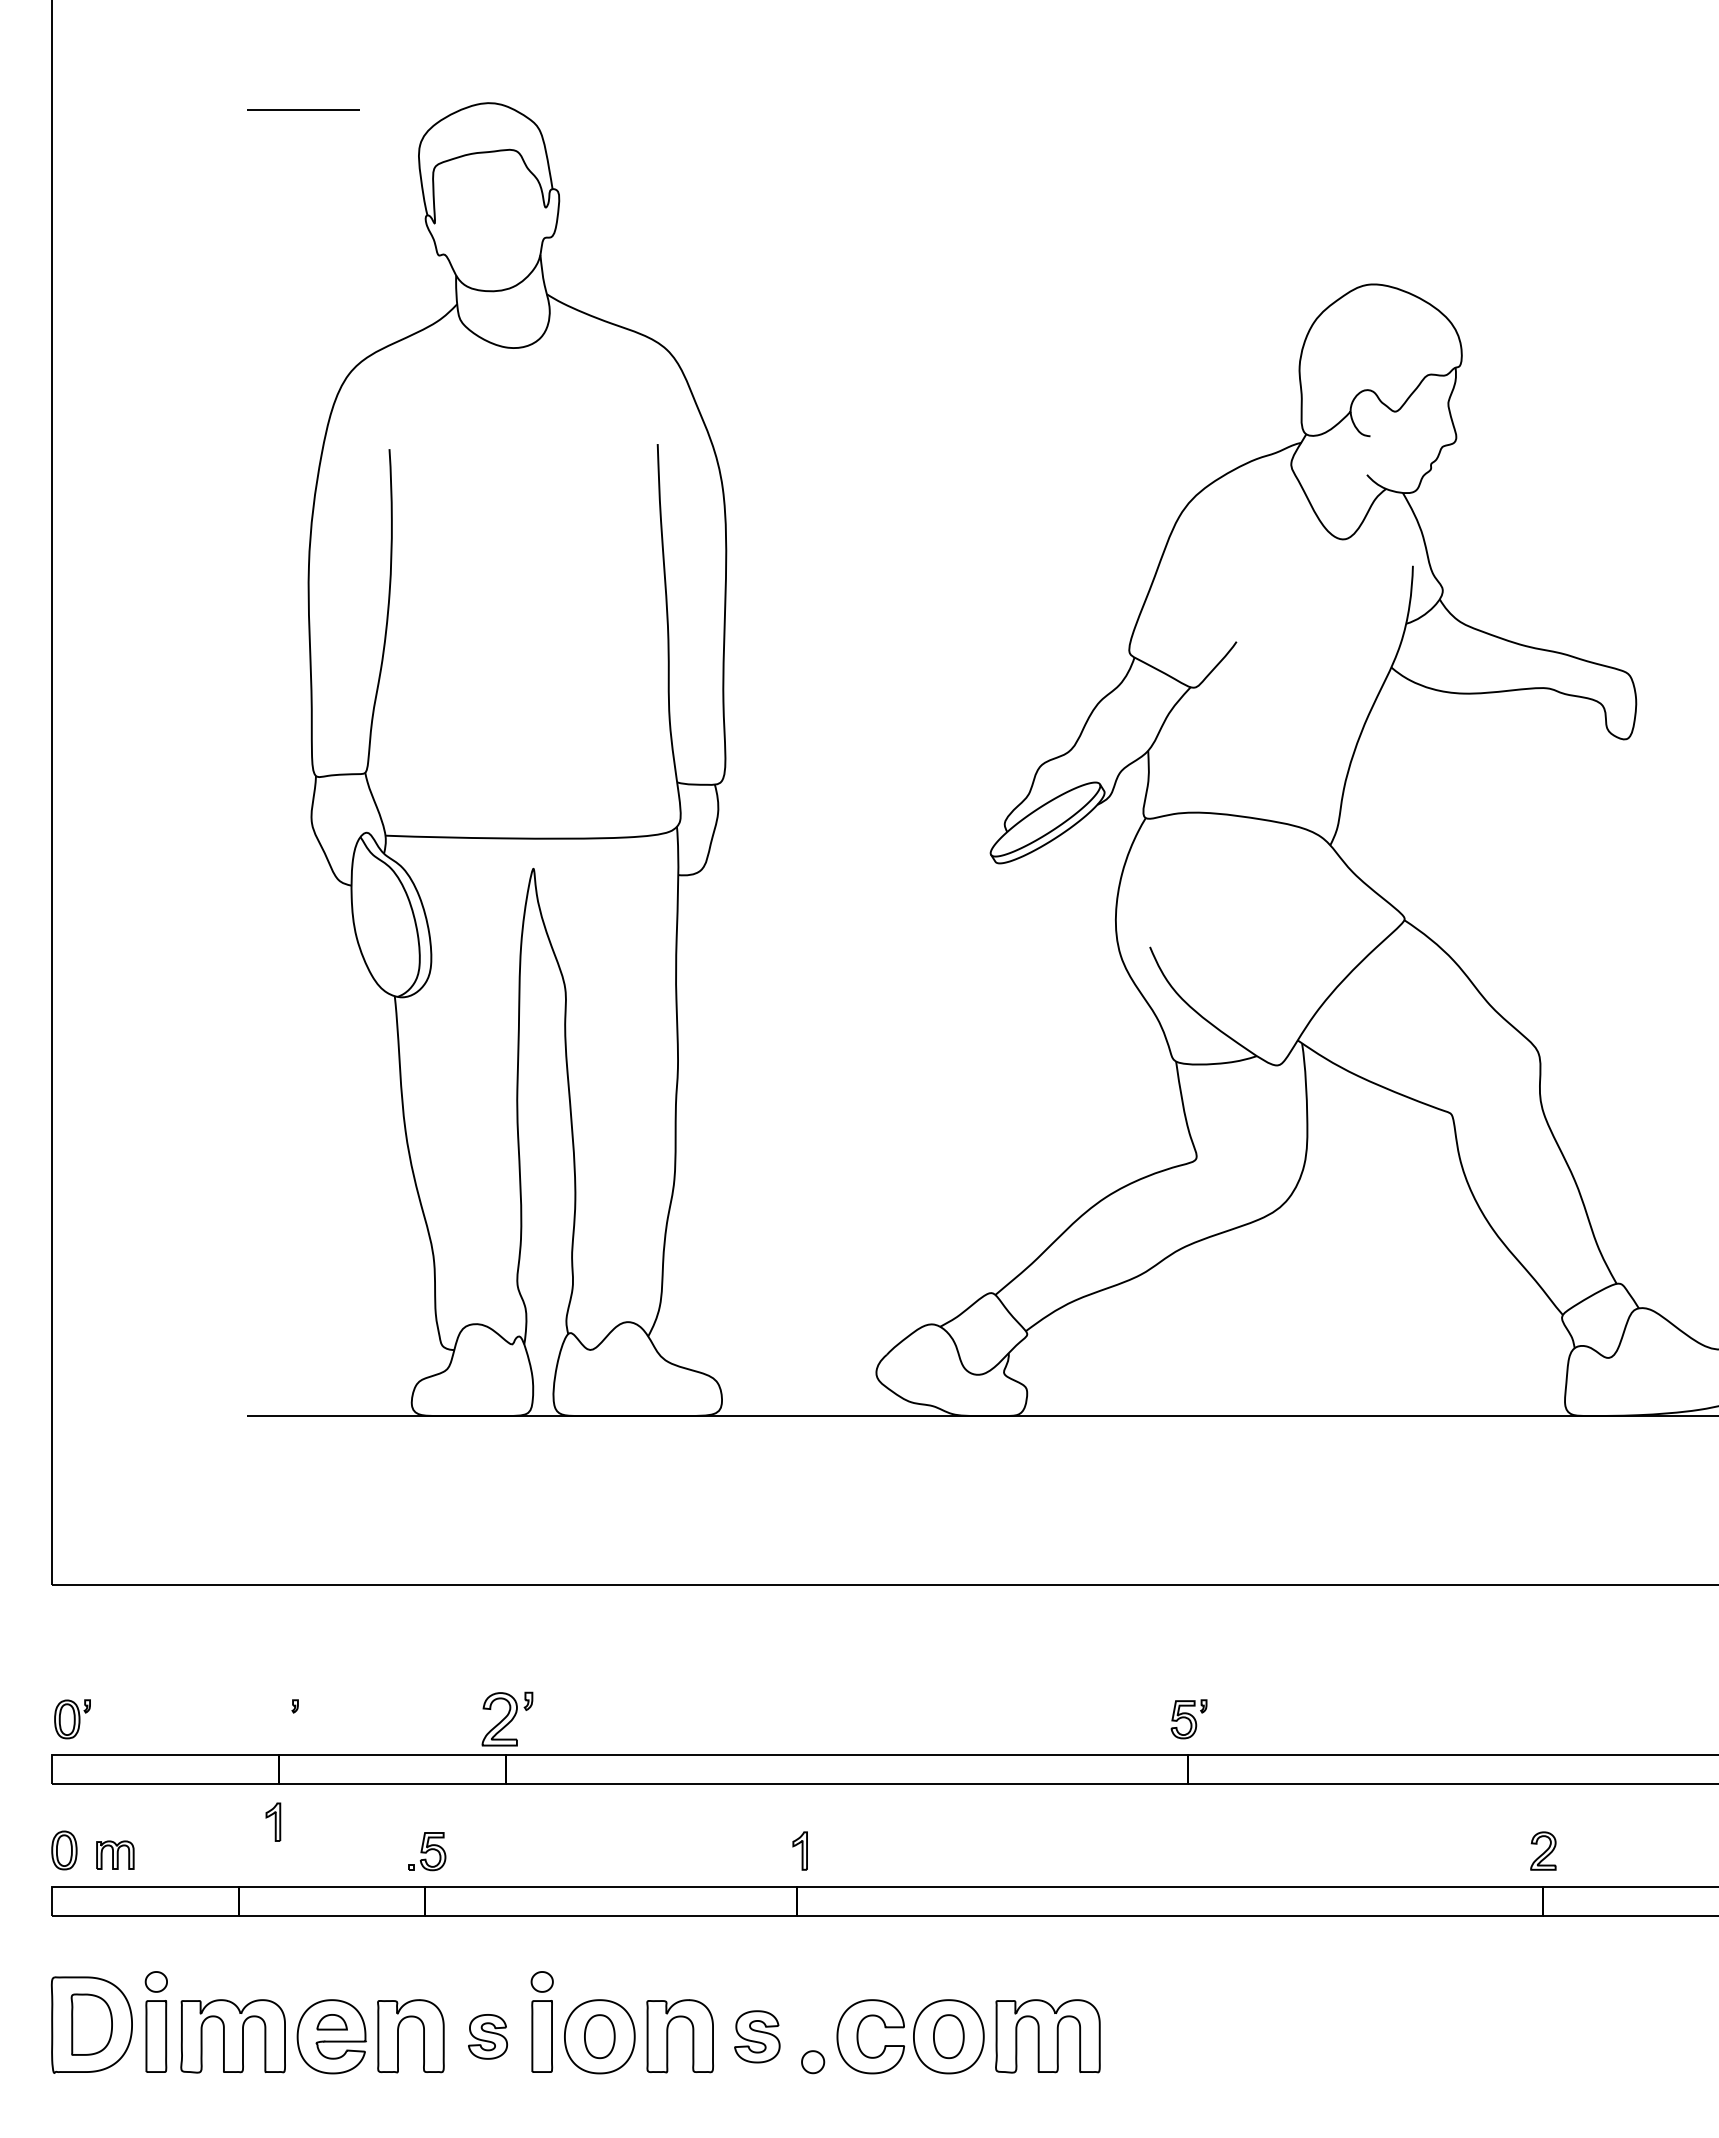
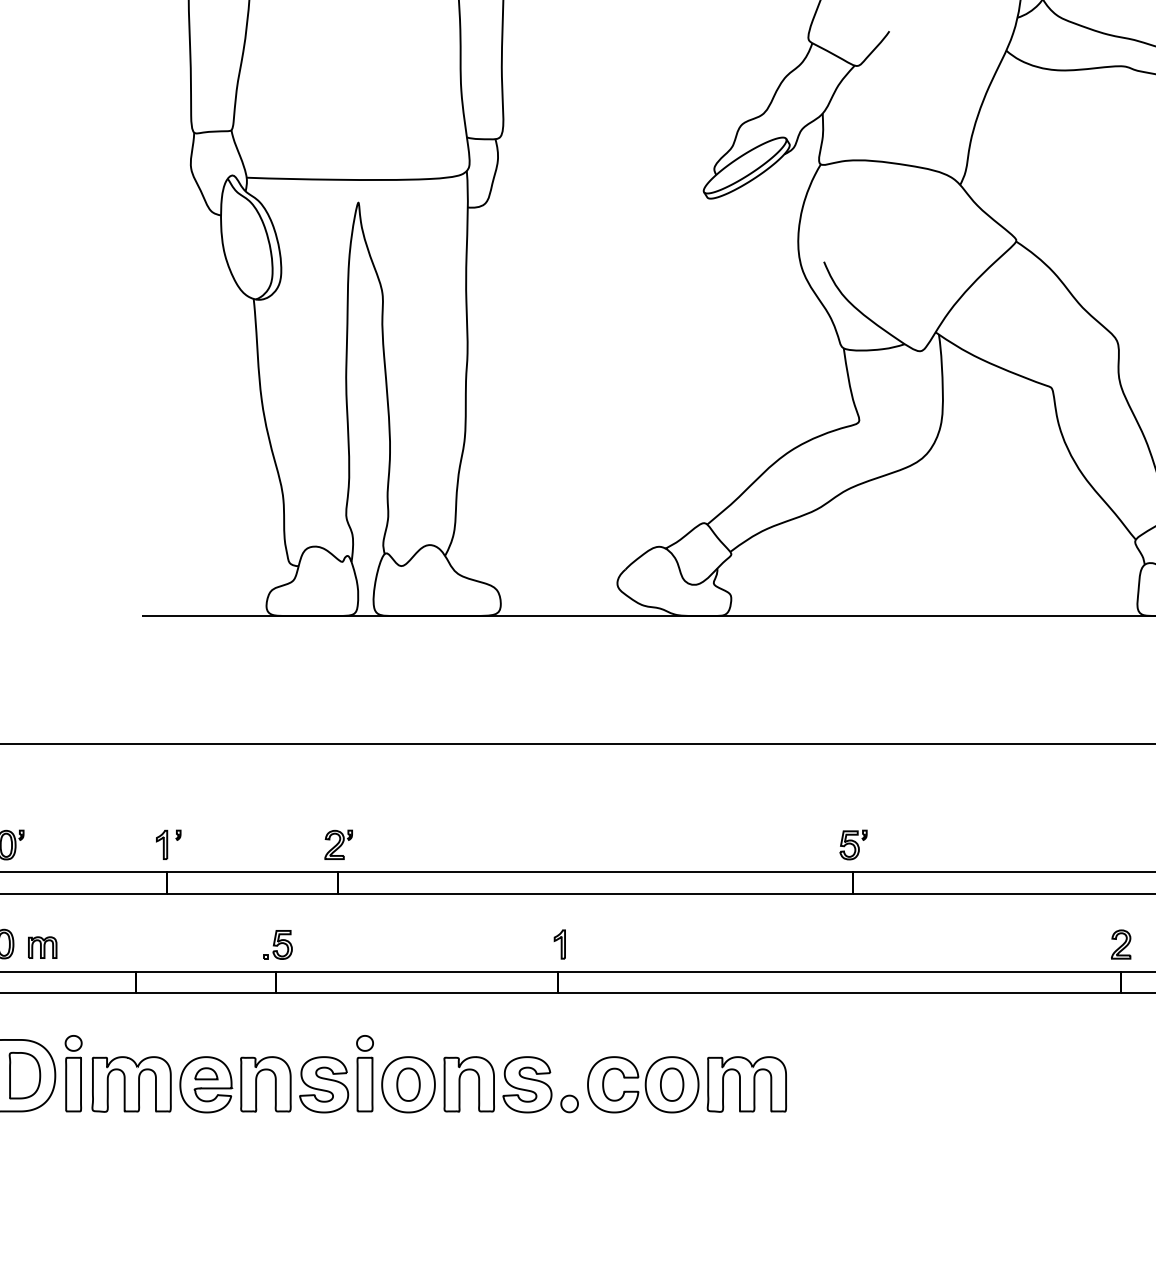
part: (506, 1718) -> (338, 844), size x0.71
part: (273, 1821) -> (162, 844), moved
part: (487, 2036) -> (323, 1084), size x1.67
part: (757, 2036) -> (527, 1084), size x1.43

